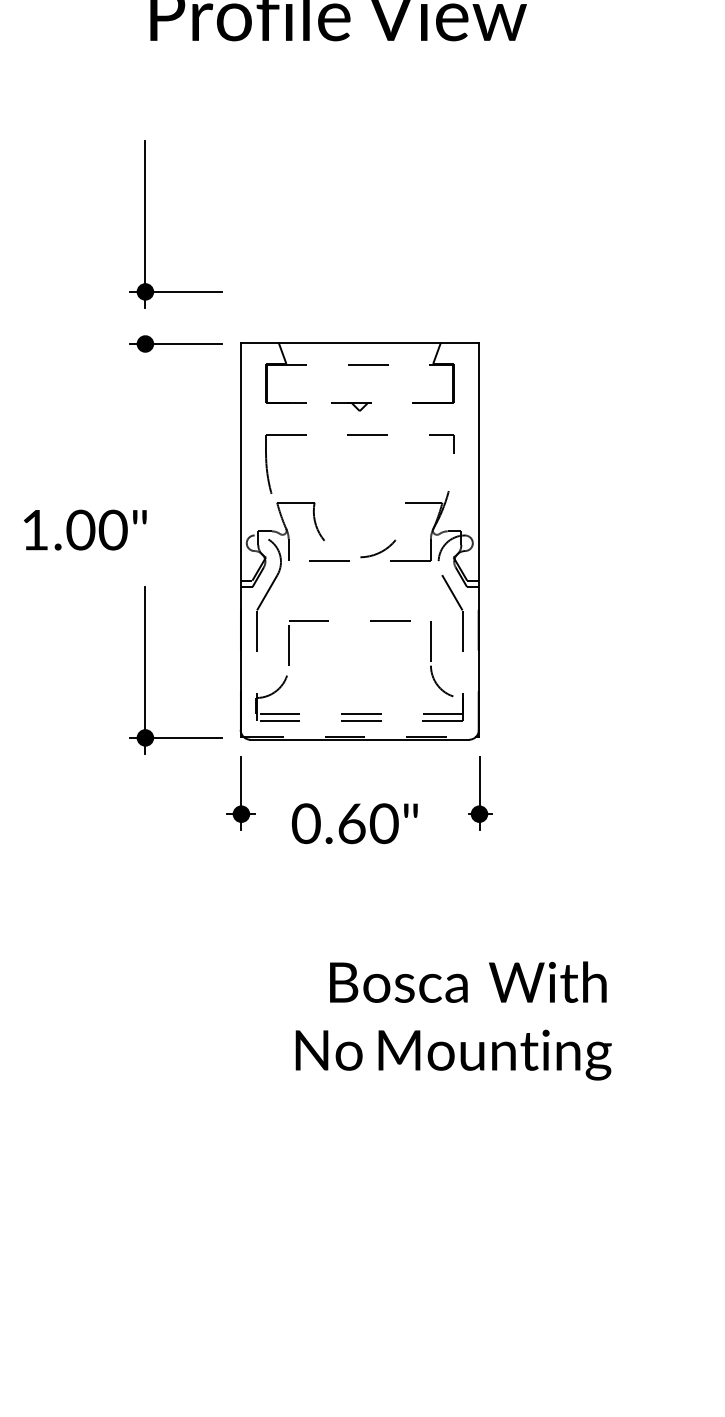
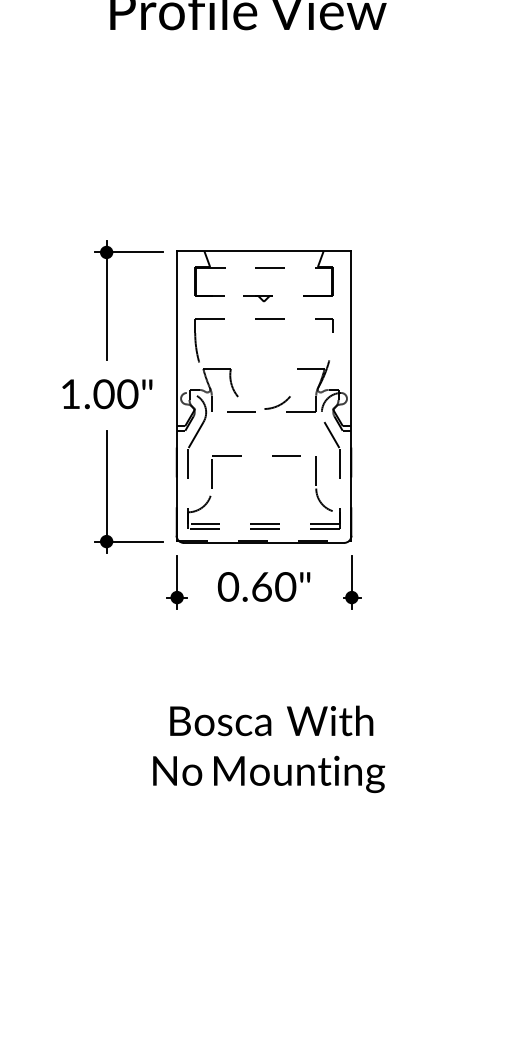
part: (145, 224) -> (106, 164), removed
line: (145, 409) -> (106, 300), added
text: (85, 529) -> (107, 393), moved
text: (354, 823) -> (263, 586), moved
text: (468, 981) -> (271, 720), moved
text: (453, 1054) -> (268, 773), moved

